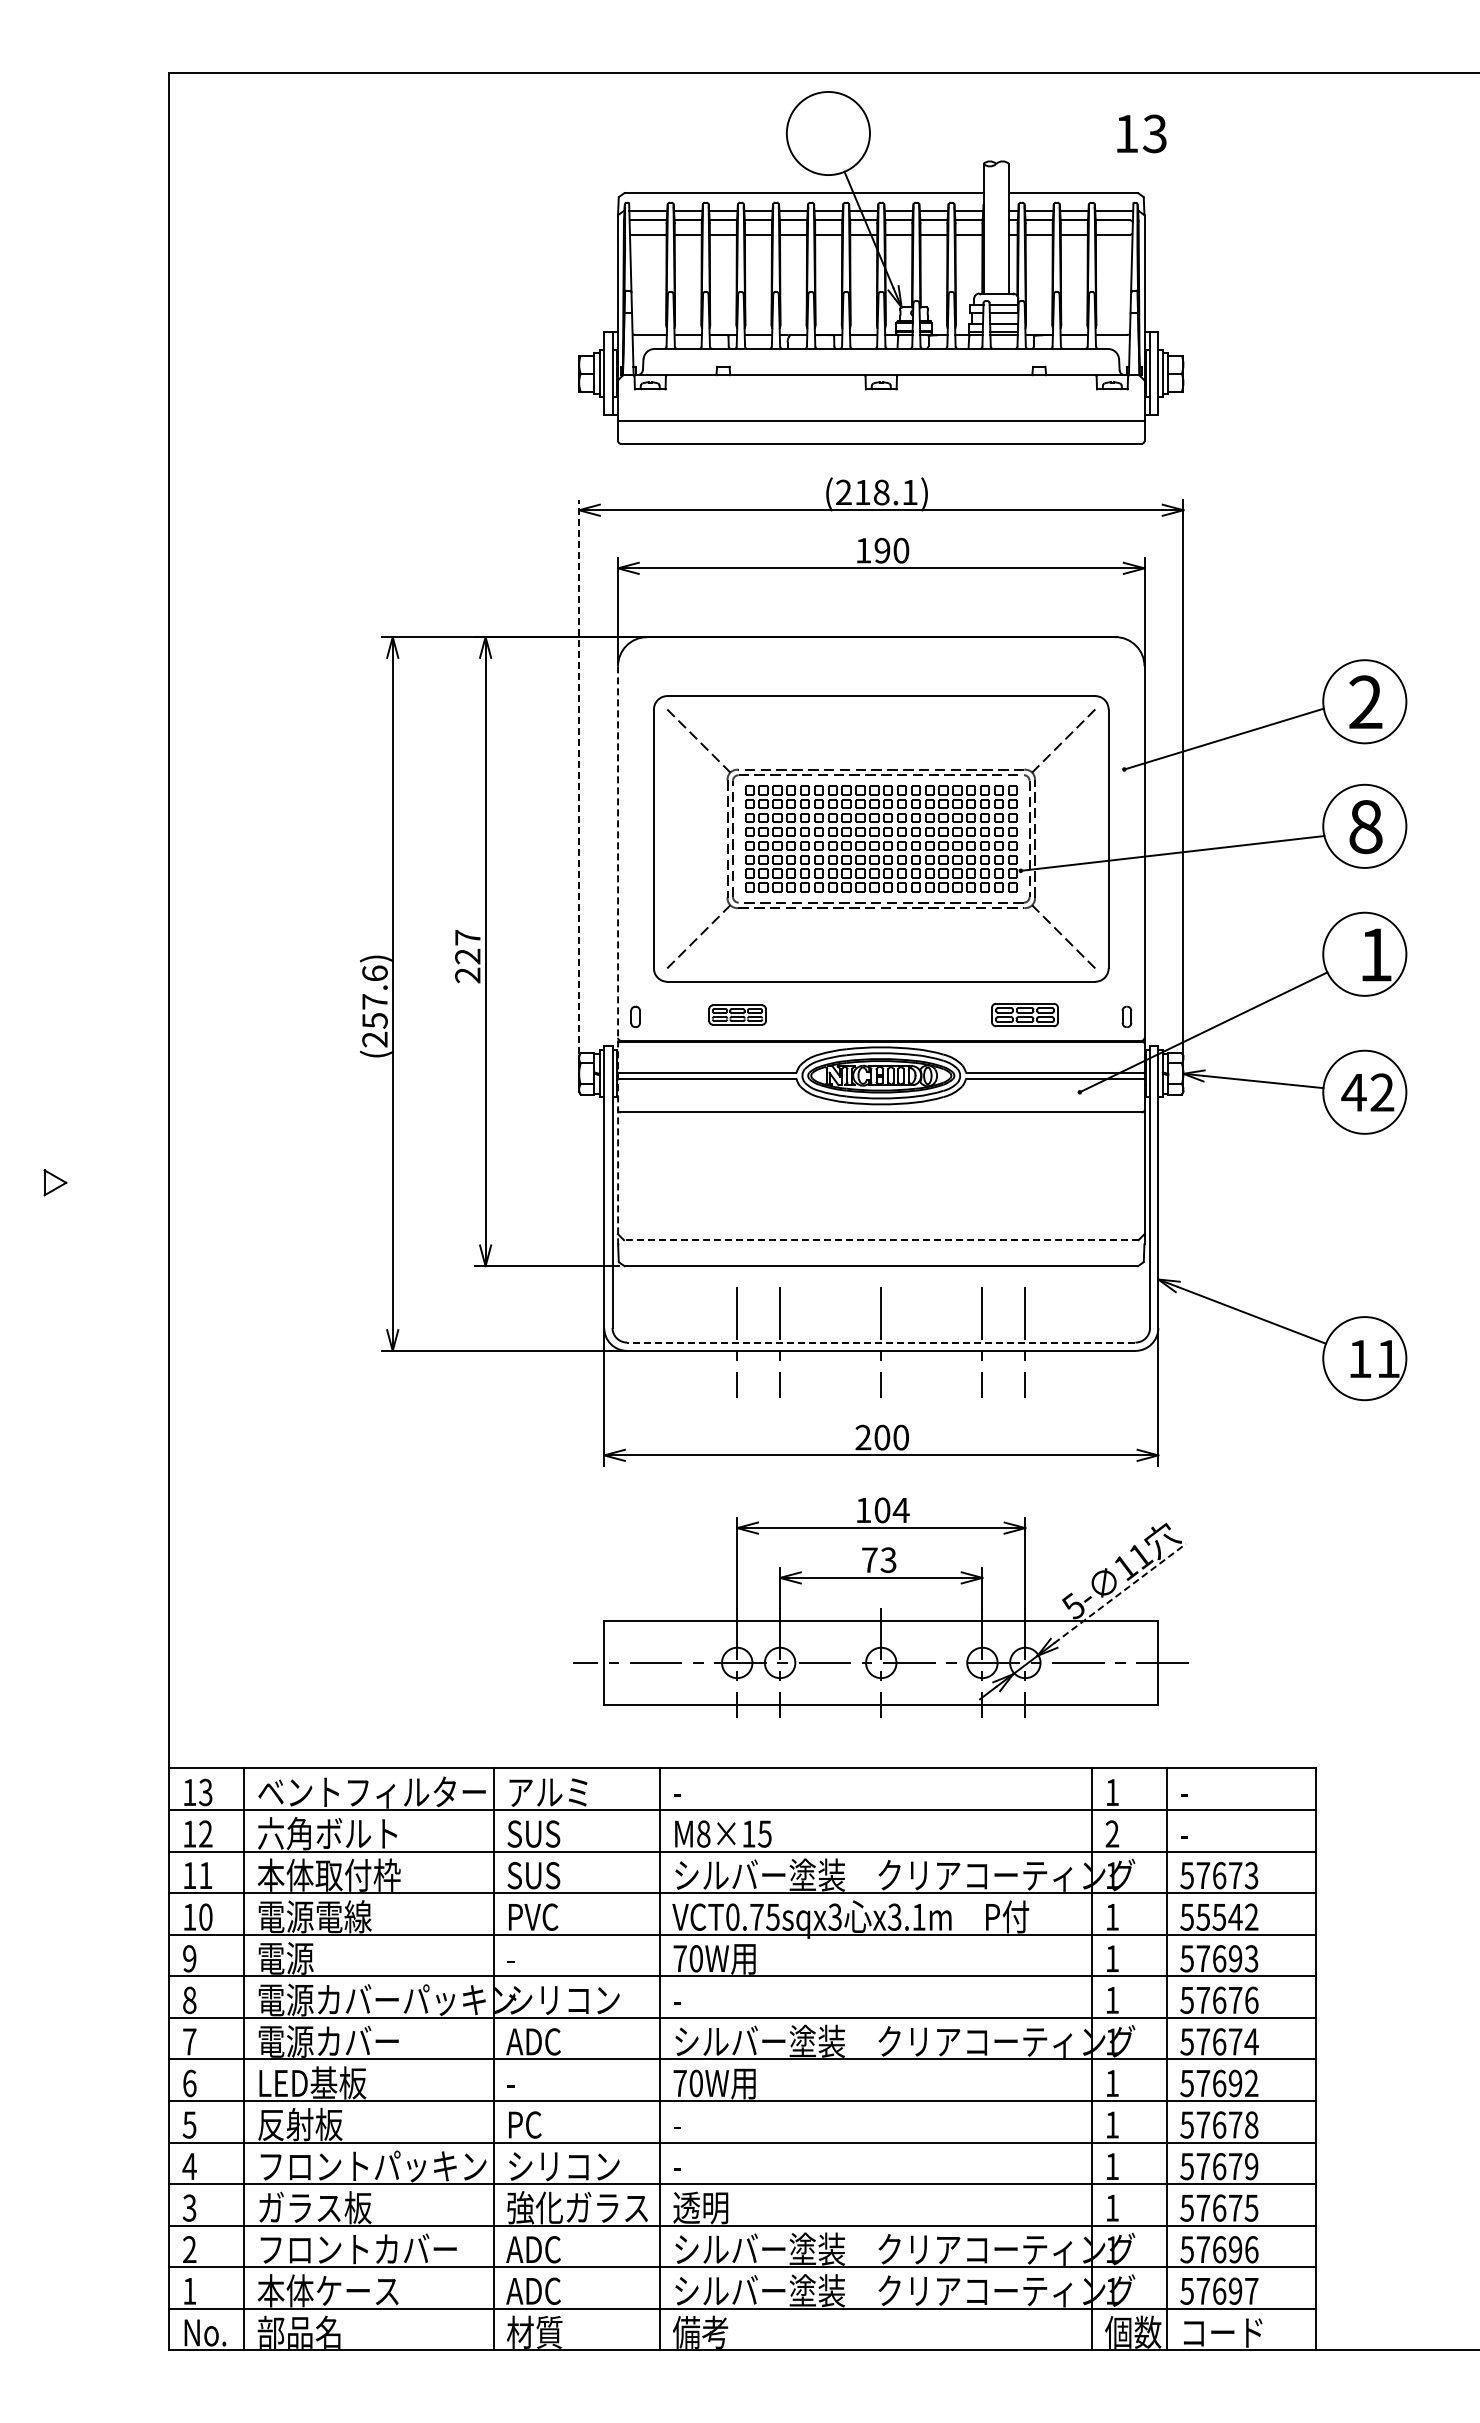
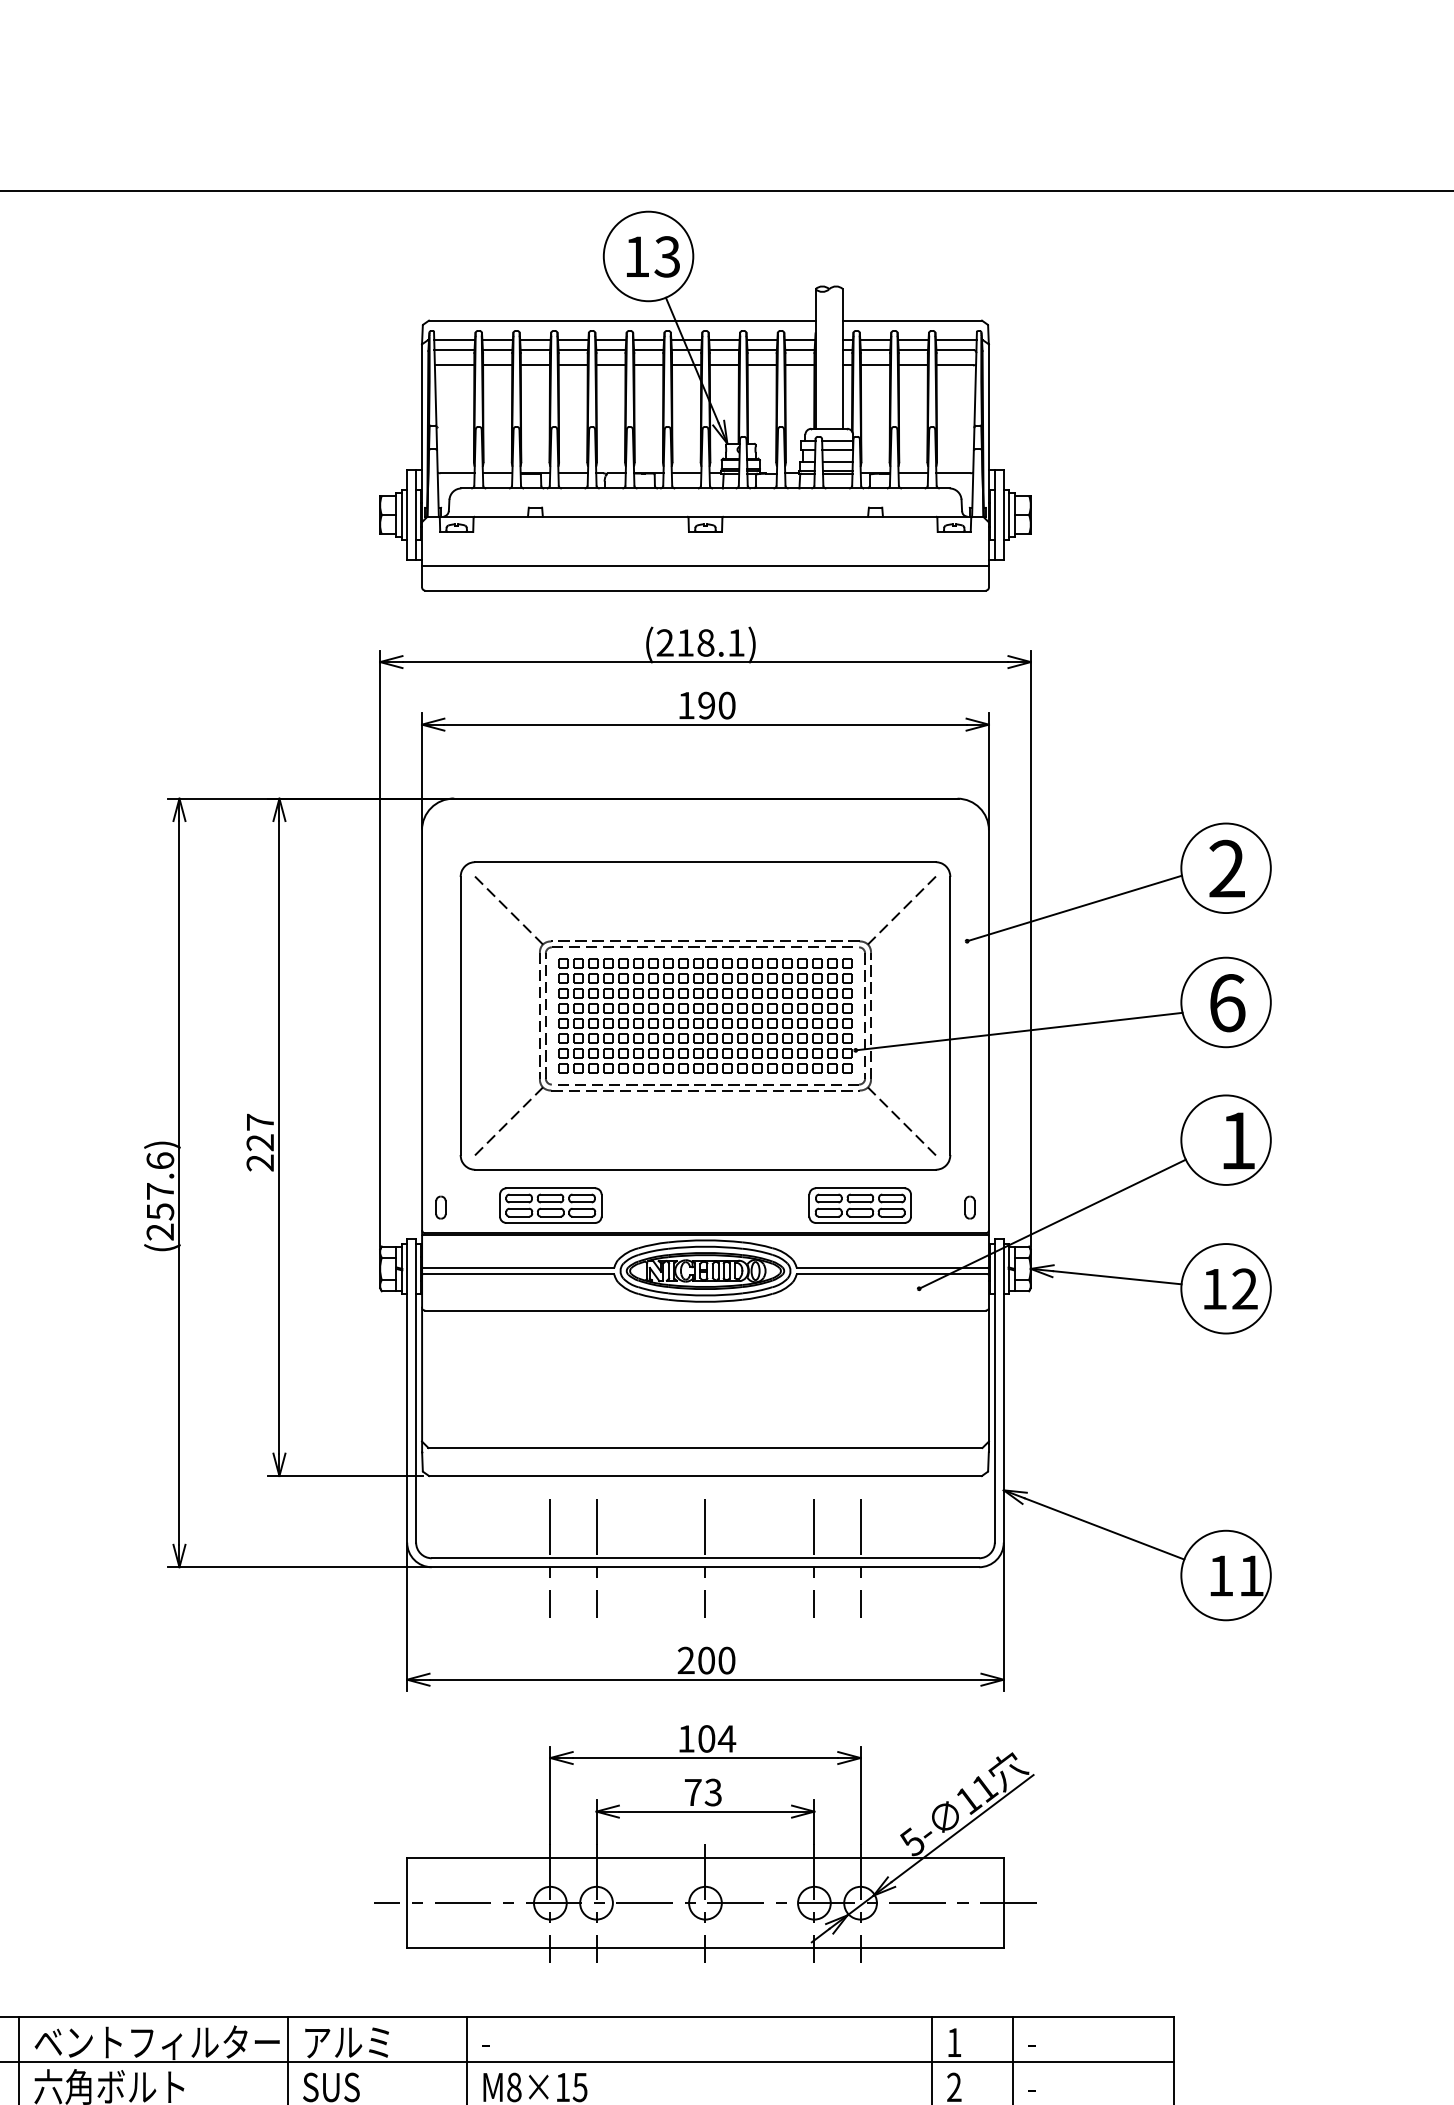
text: (1141, 133) -> (652, 256), moved
line: (579, 776) -> (380, 948), dashed -> solid
text: (1365, 827) -> (1226, 1003), 8 -> 6
line: (618, 955) -> (422, 1141), dashed -> solid
part: (737, 1014) -> (550, 1205), size x1.67
part: (1024, 1014) -> (859, 1205), size x1.43
text: (1353, 1092) -> (1213, 1288), 42 -> 12
line: (880, 1240) -> (704, 1448), dashed -> solid
line: (880, 1342) -> (704, 1558), dashed -> solid
line: (1120, 1593) -> (963, 1828), dashed -> solid

